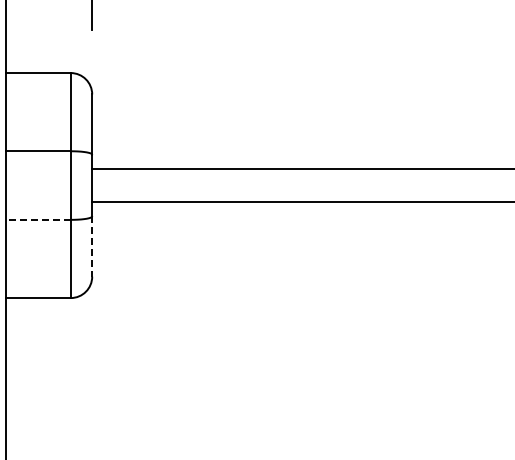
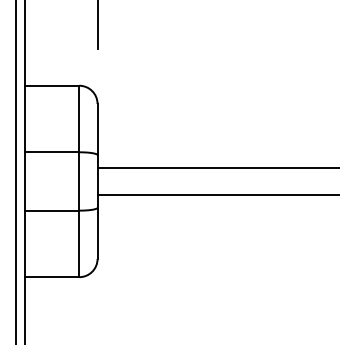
line: (38, 219) -> (51, 210), dashed -> solid
line: (92, 246) -> (97, 233), dashed -> solid

